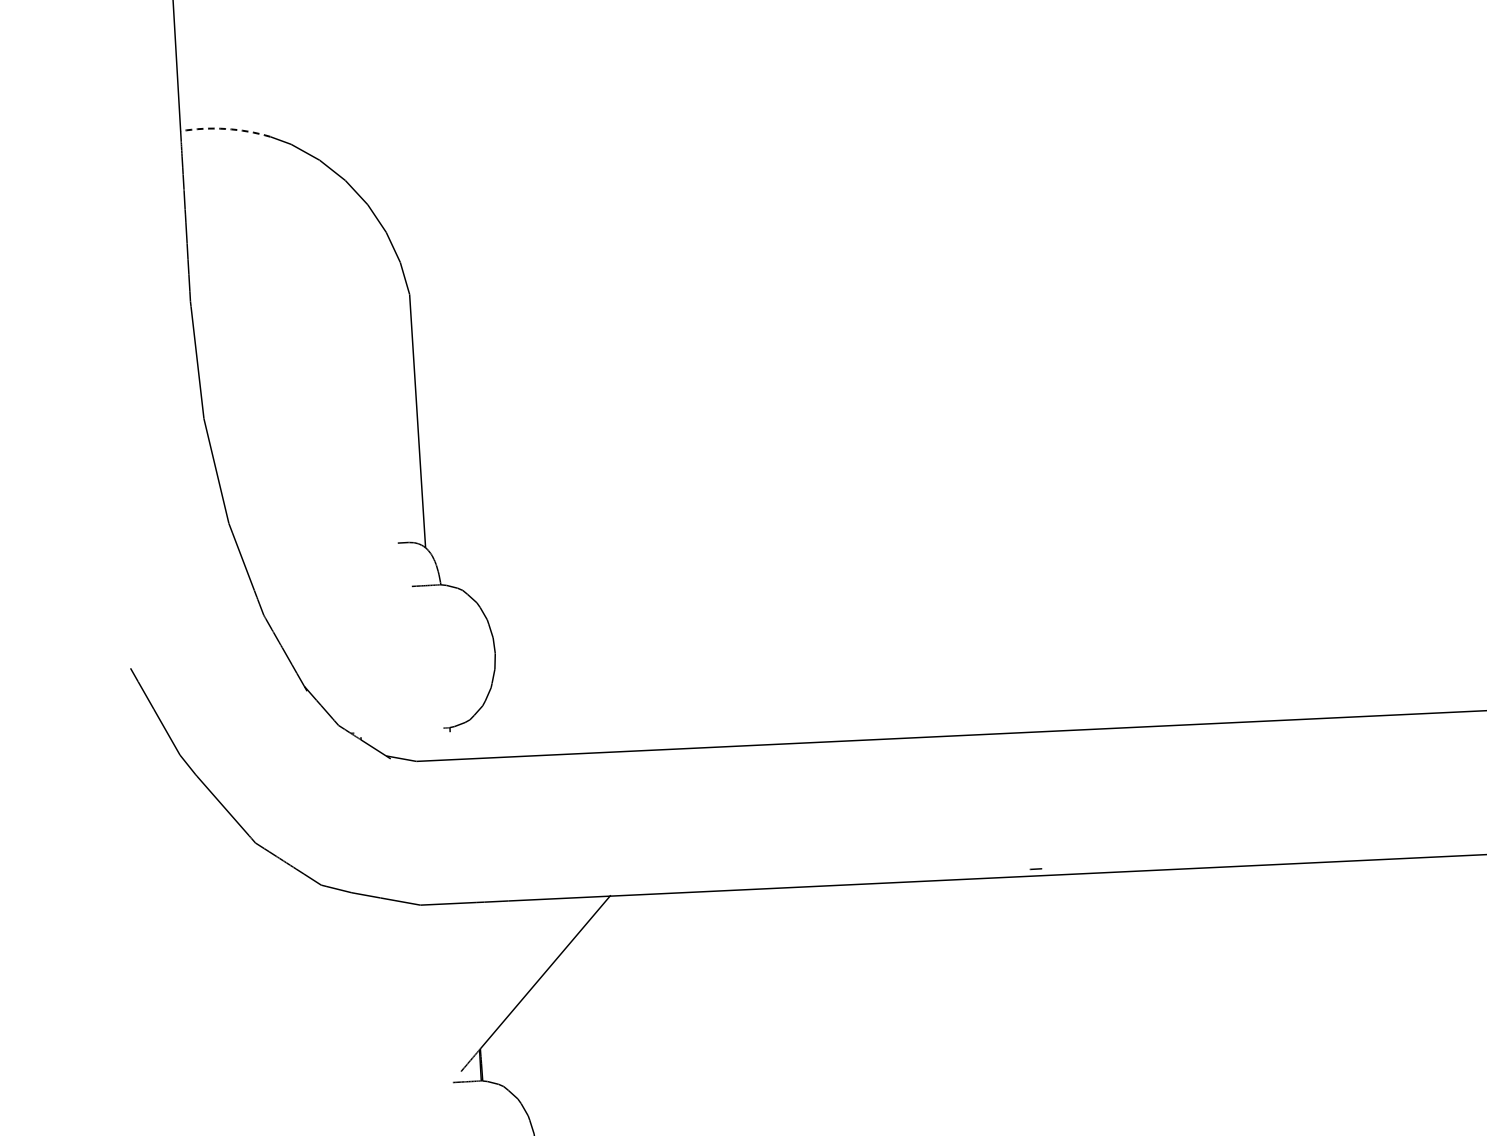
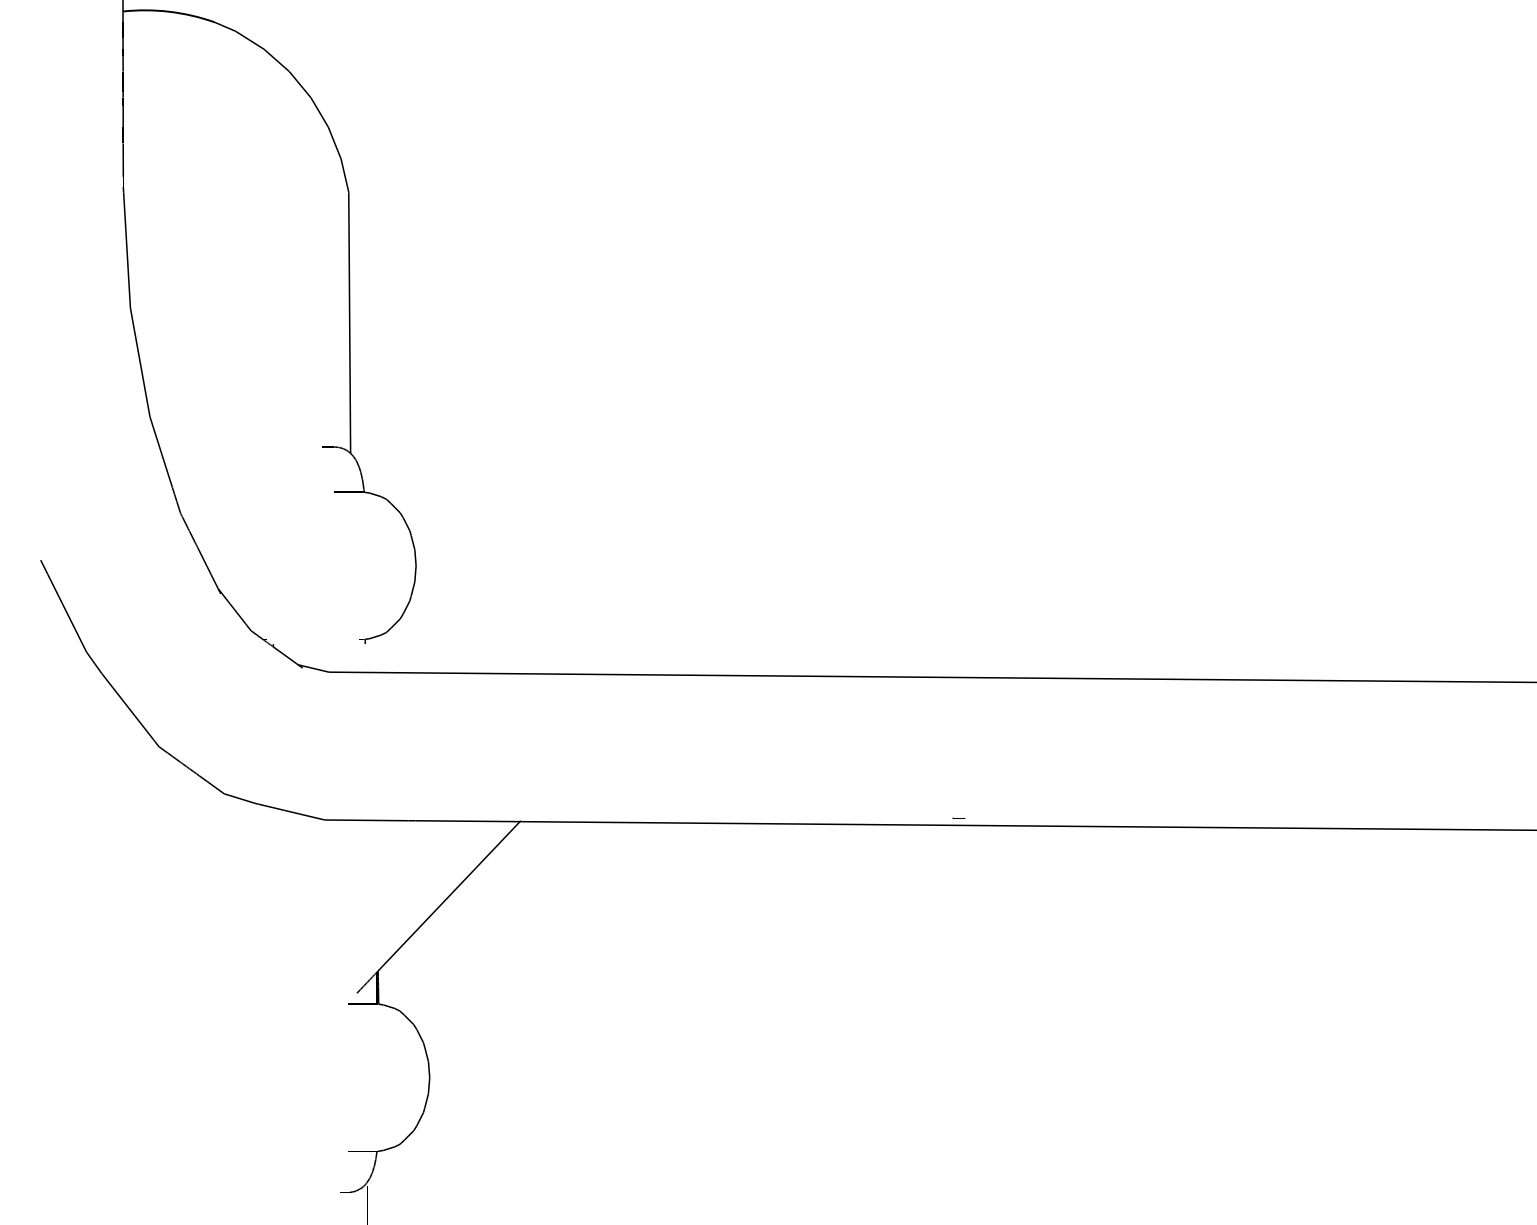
arc: (225, 128) -> (169, 11), dashed -> solid

